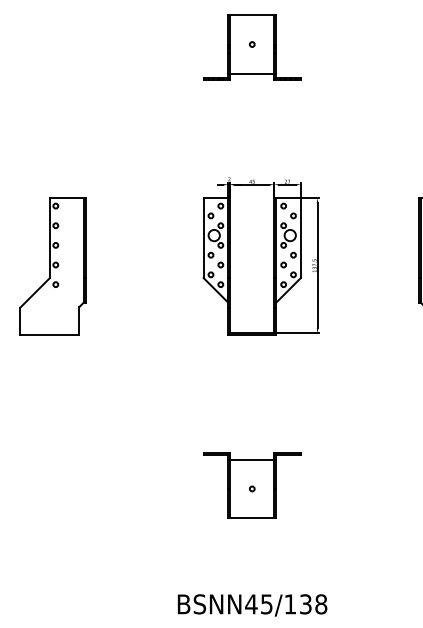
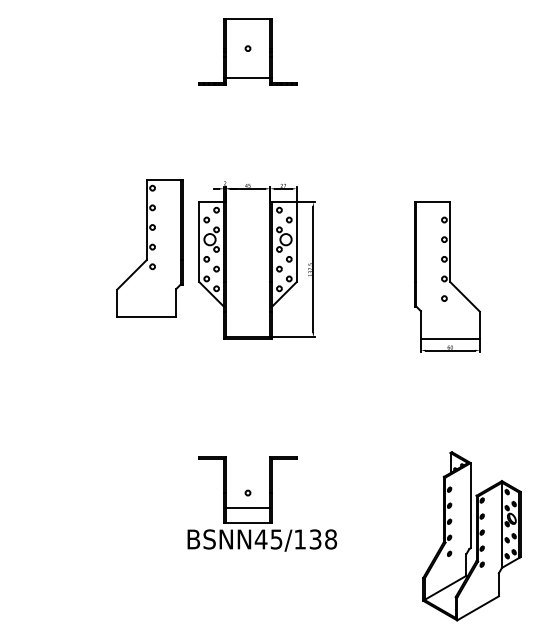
part: (52, 266) -> (149, 248), moved
line: (251, 459) -> (247, 507), moved
text: (252, 605) -> (262, 540), moved

